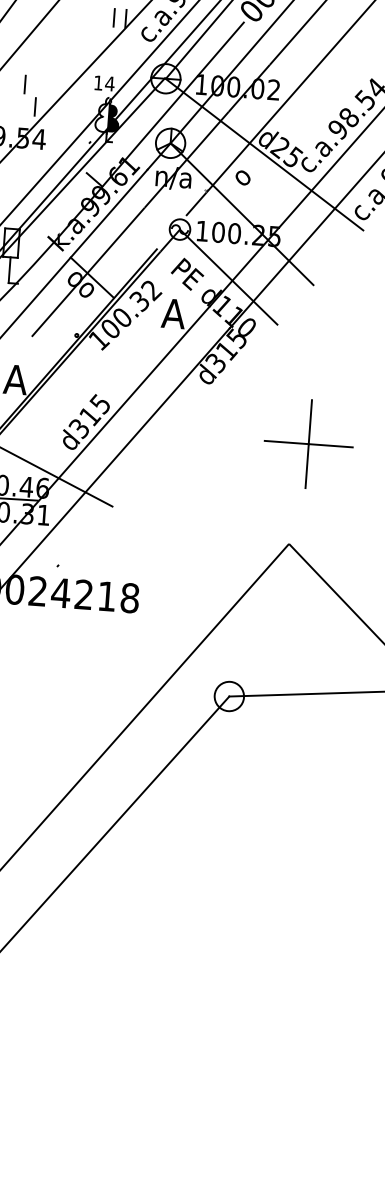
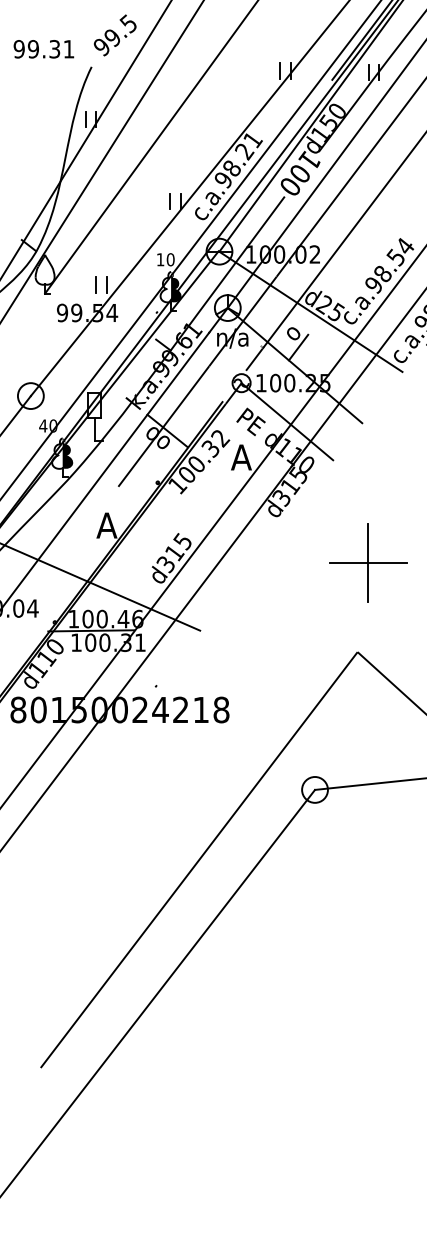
text: (109, 83) -> (170, 259), 14 -> 10
line: (24, 84) -> (95, 284), moved
line: (247, 193) -> (298, 347), added

